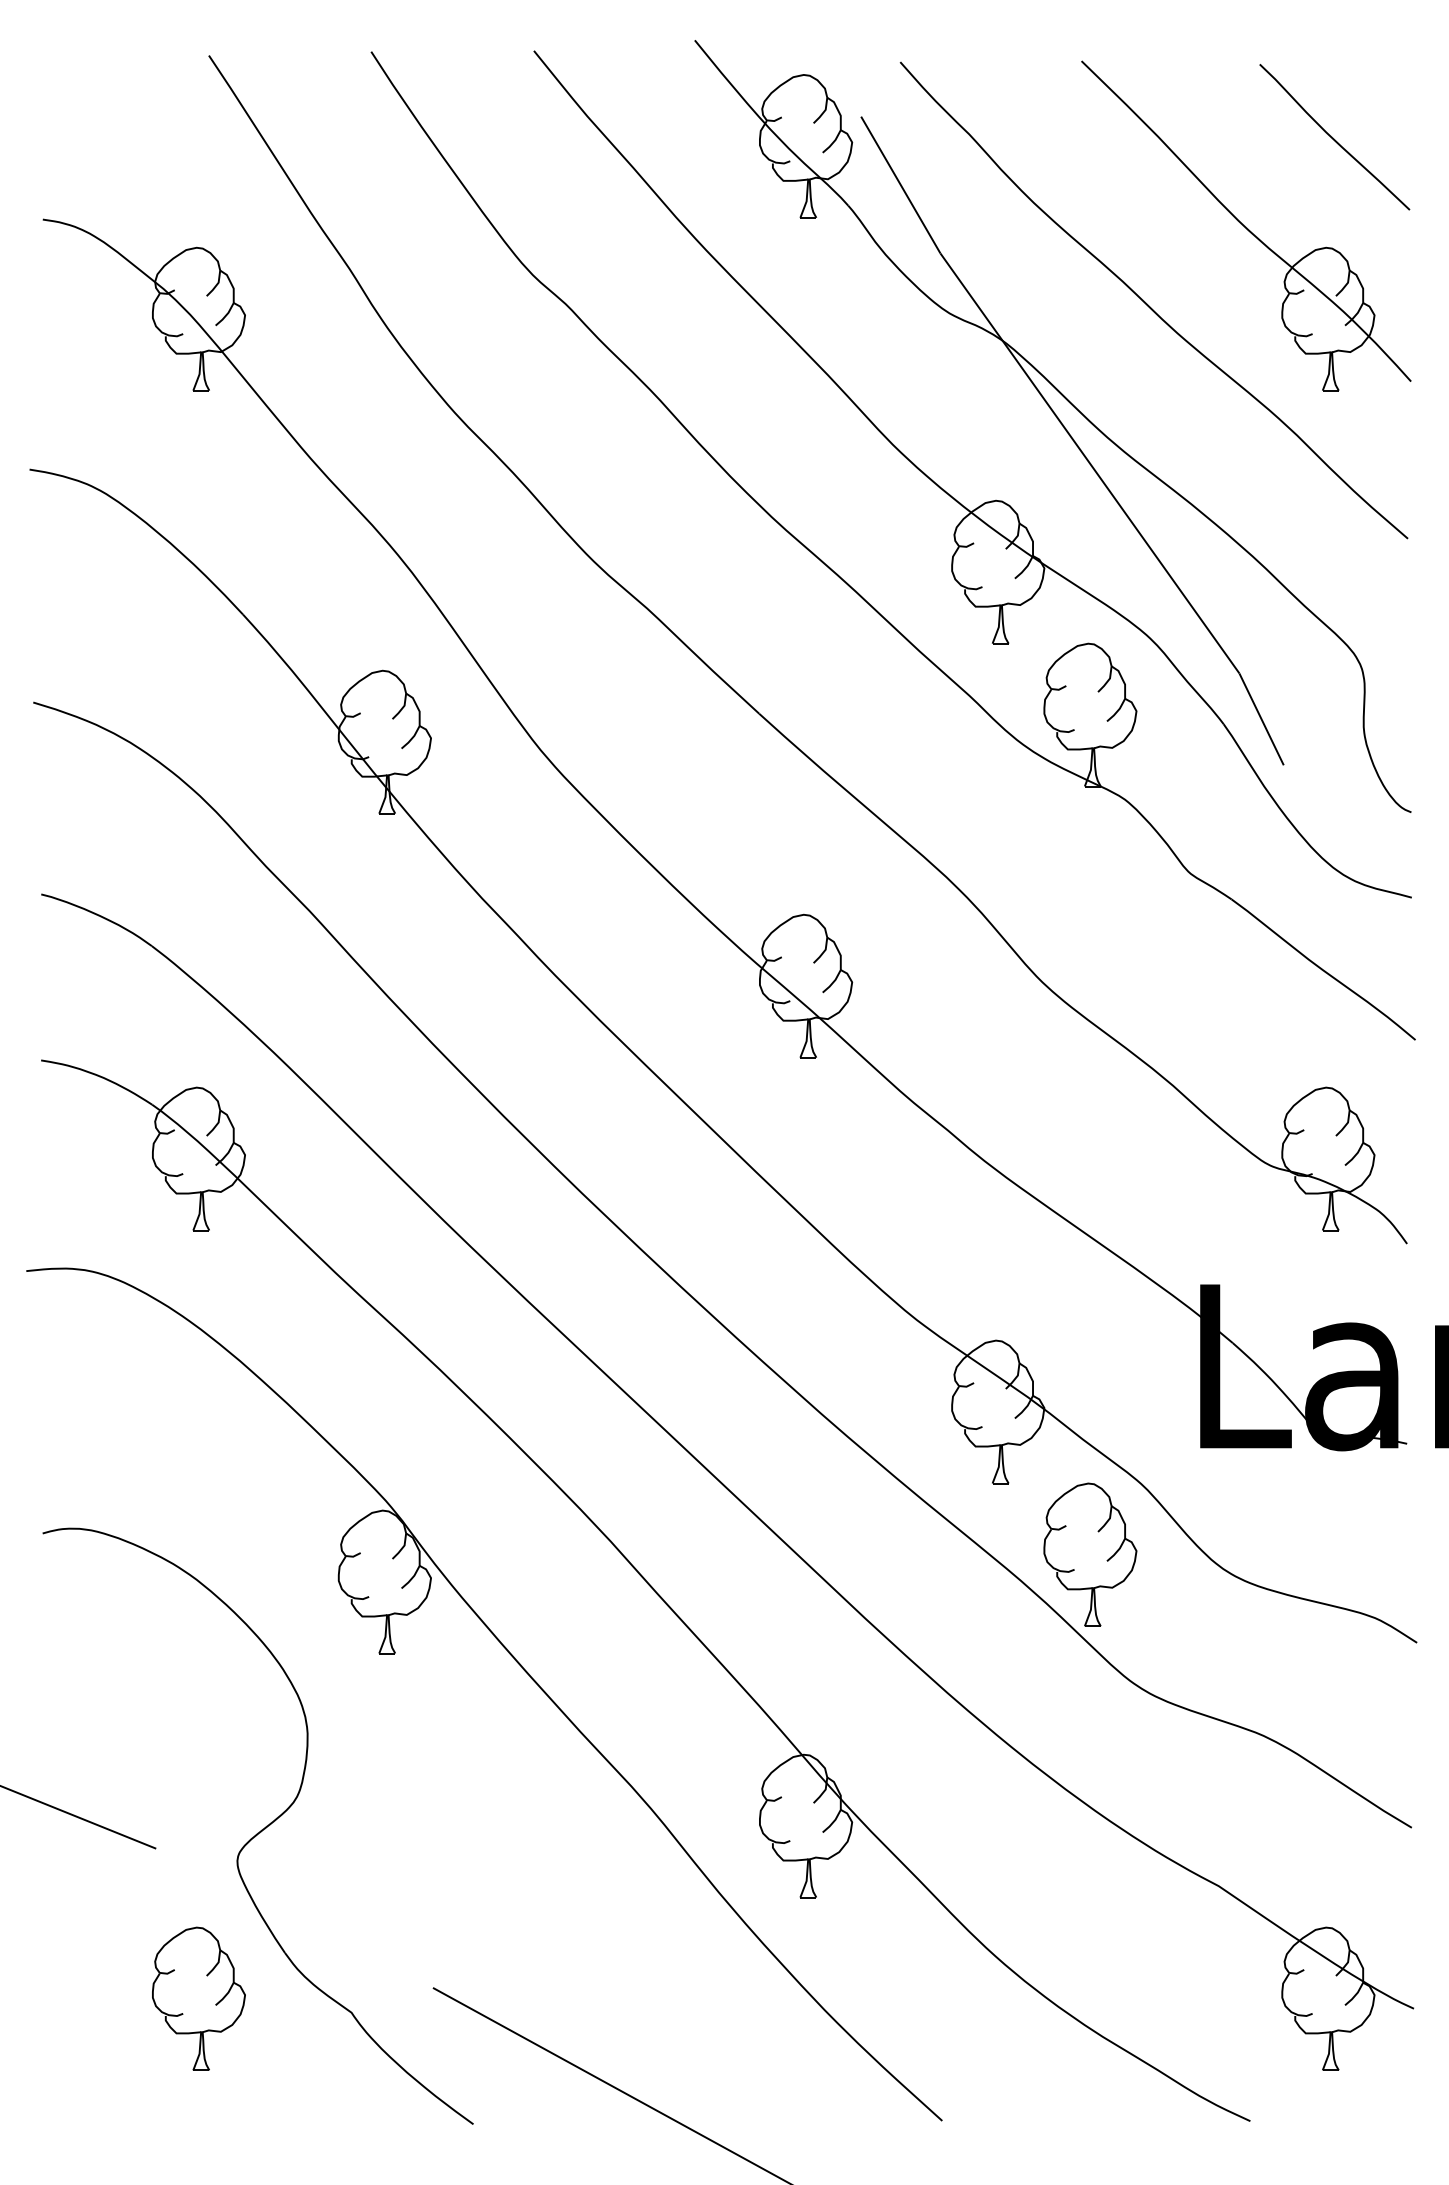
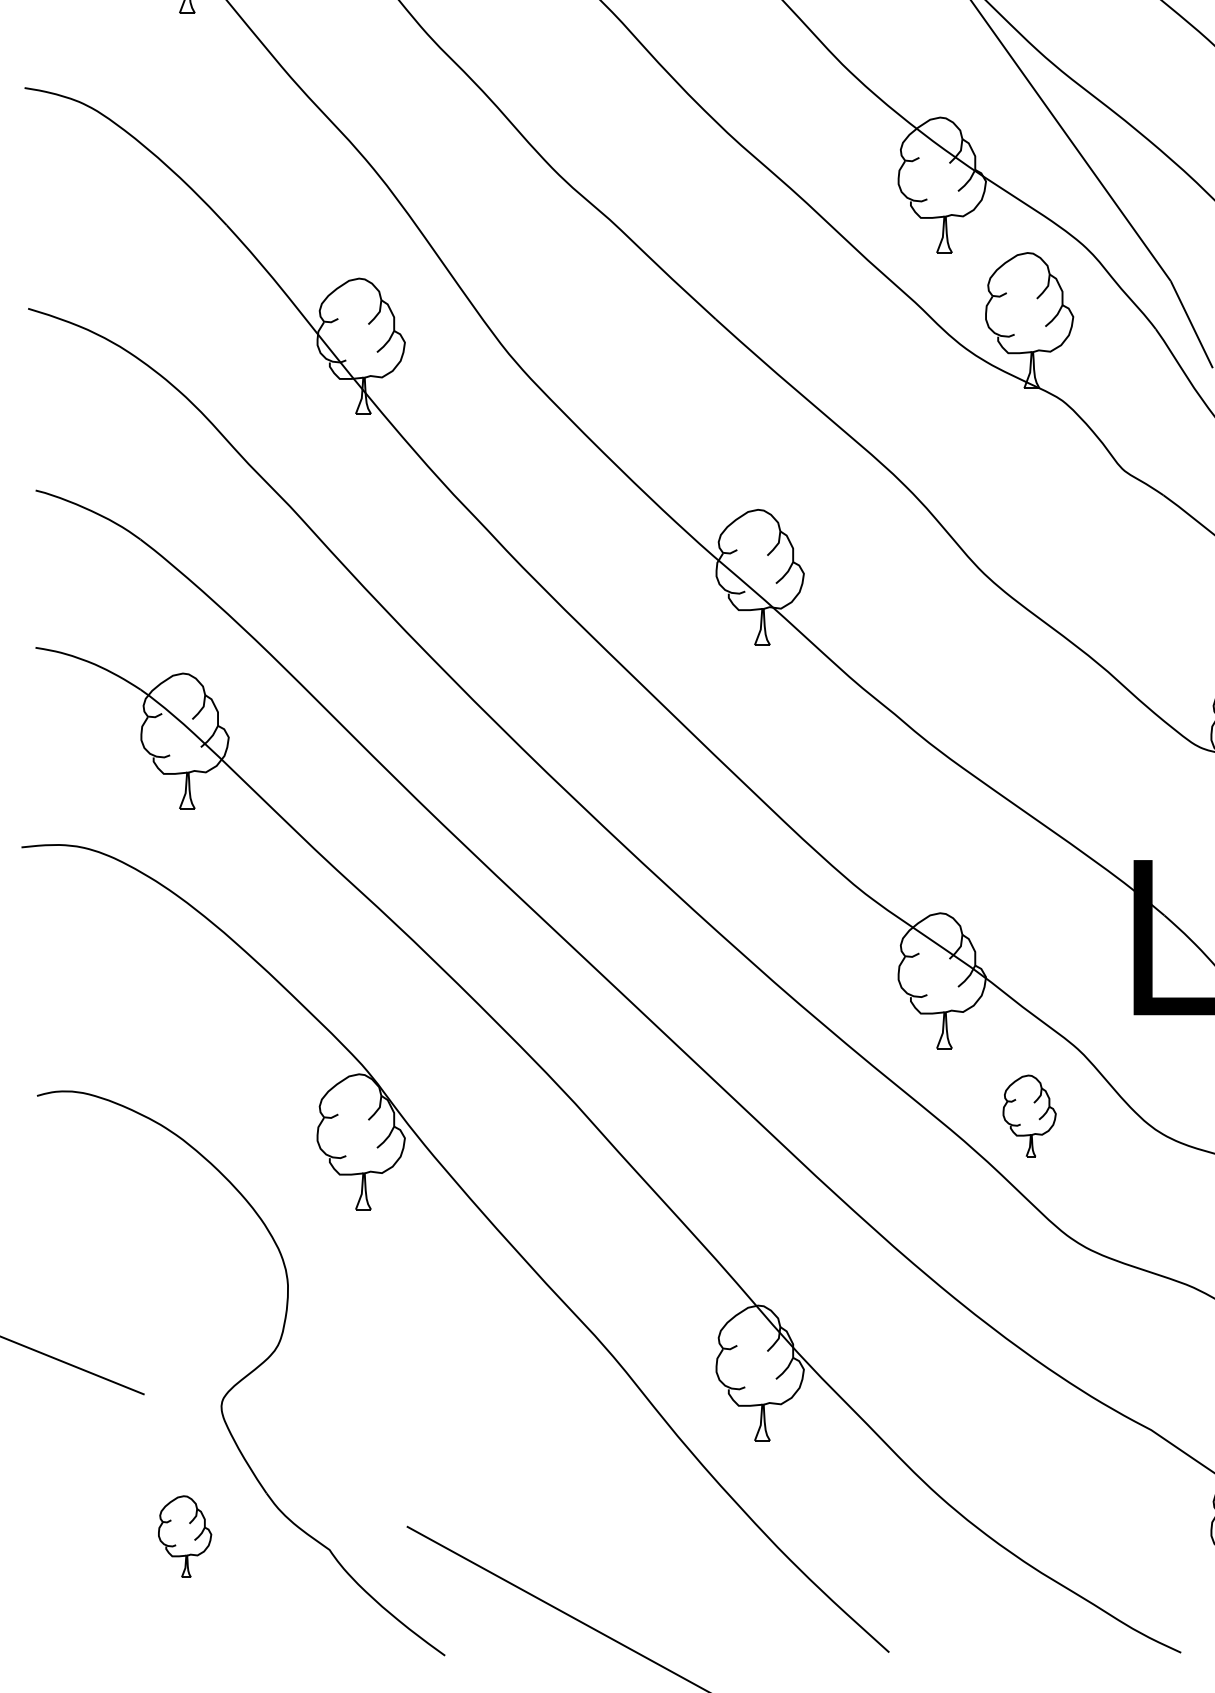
part: (1090, 1554) -> (1029, 1115), size x0.6
part: (198, 1998) -> (184, 1536), size x0.6

